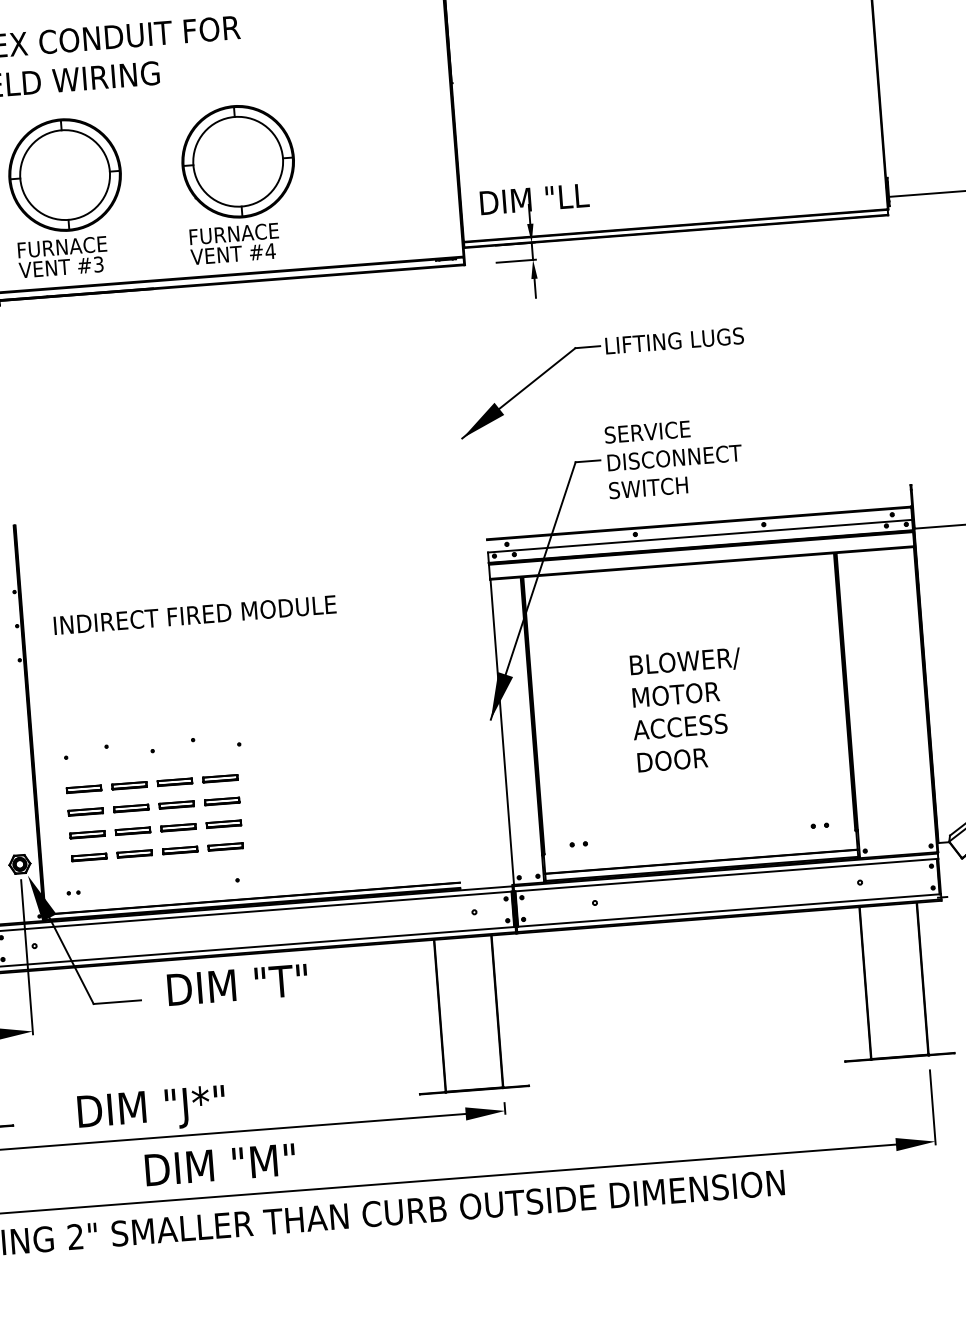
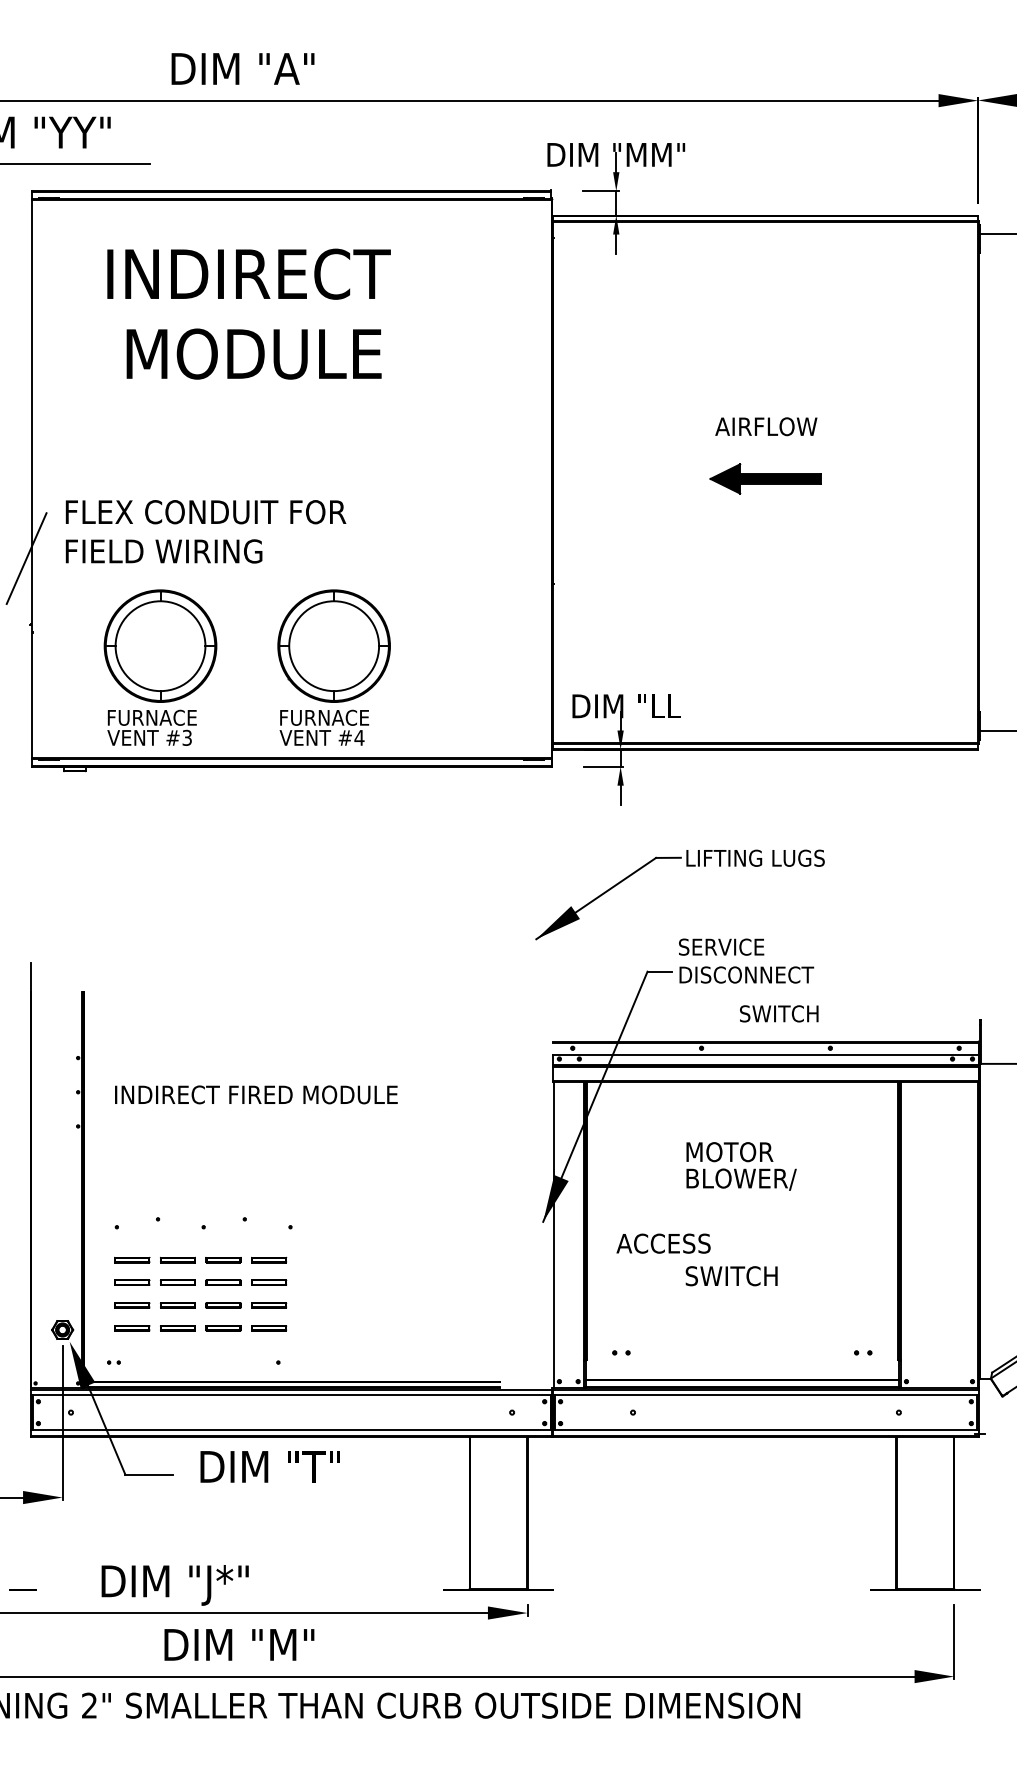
text: (648, 487) -> (779, 1013), moved
text: (675, 695) -> (729, 1152), moved
text: (680, 726) -> (663, 1243), moved
text: (682, 759) -> (731, 1276), DOOR -> SWITCH

